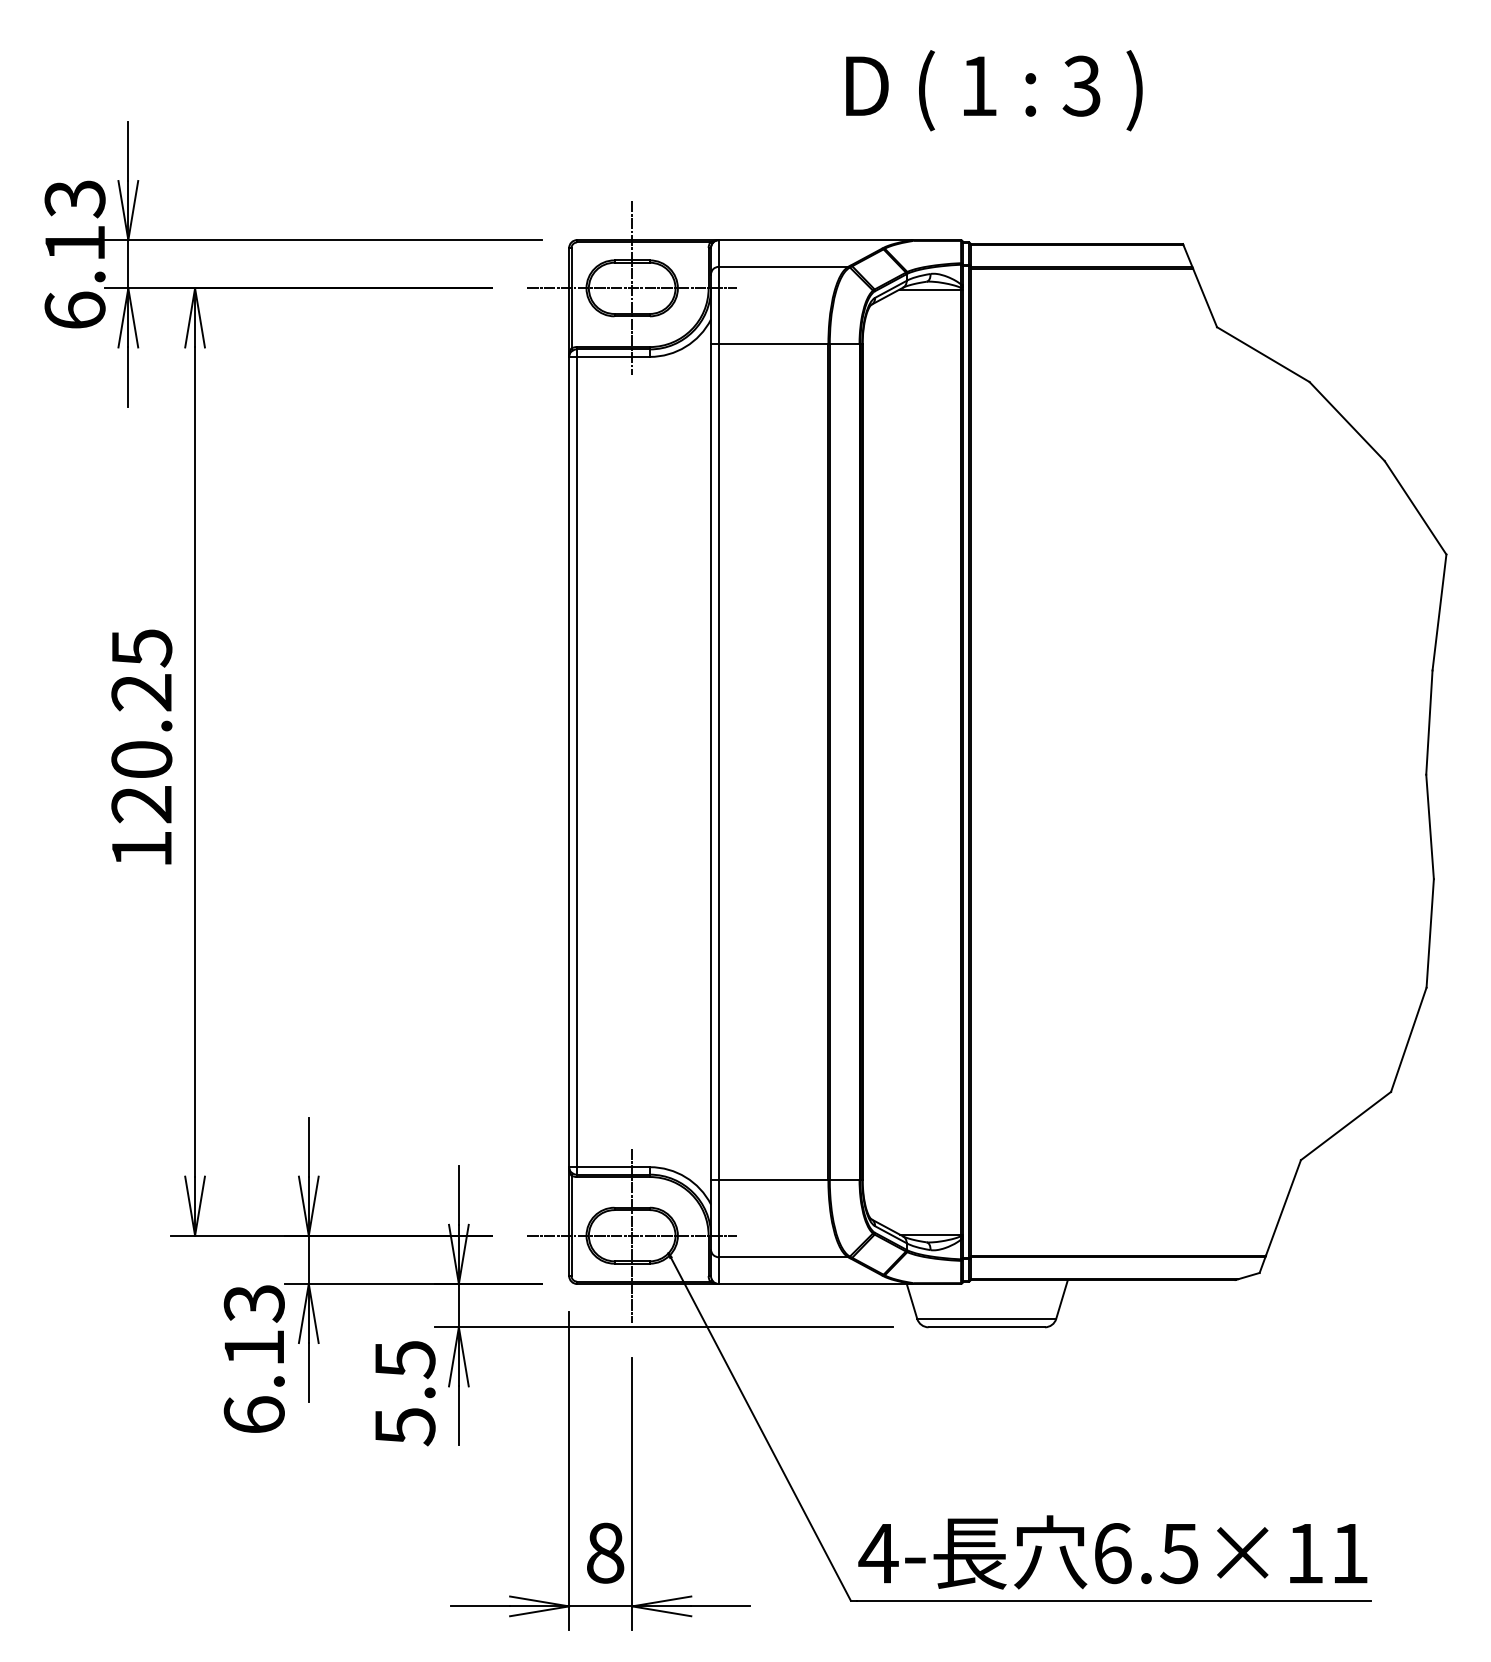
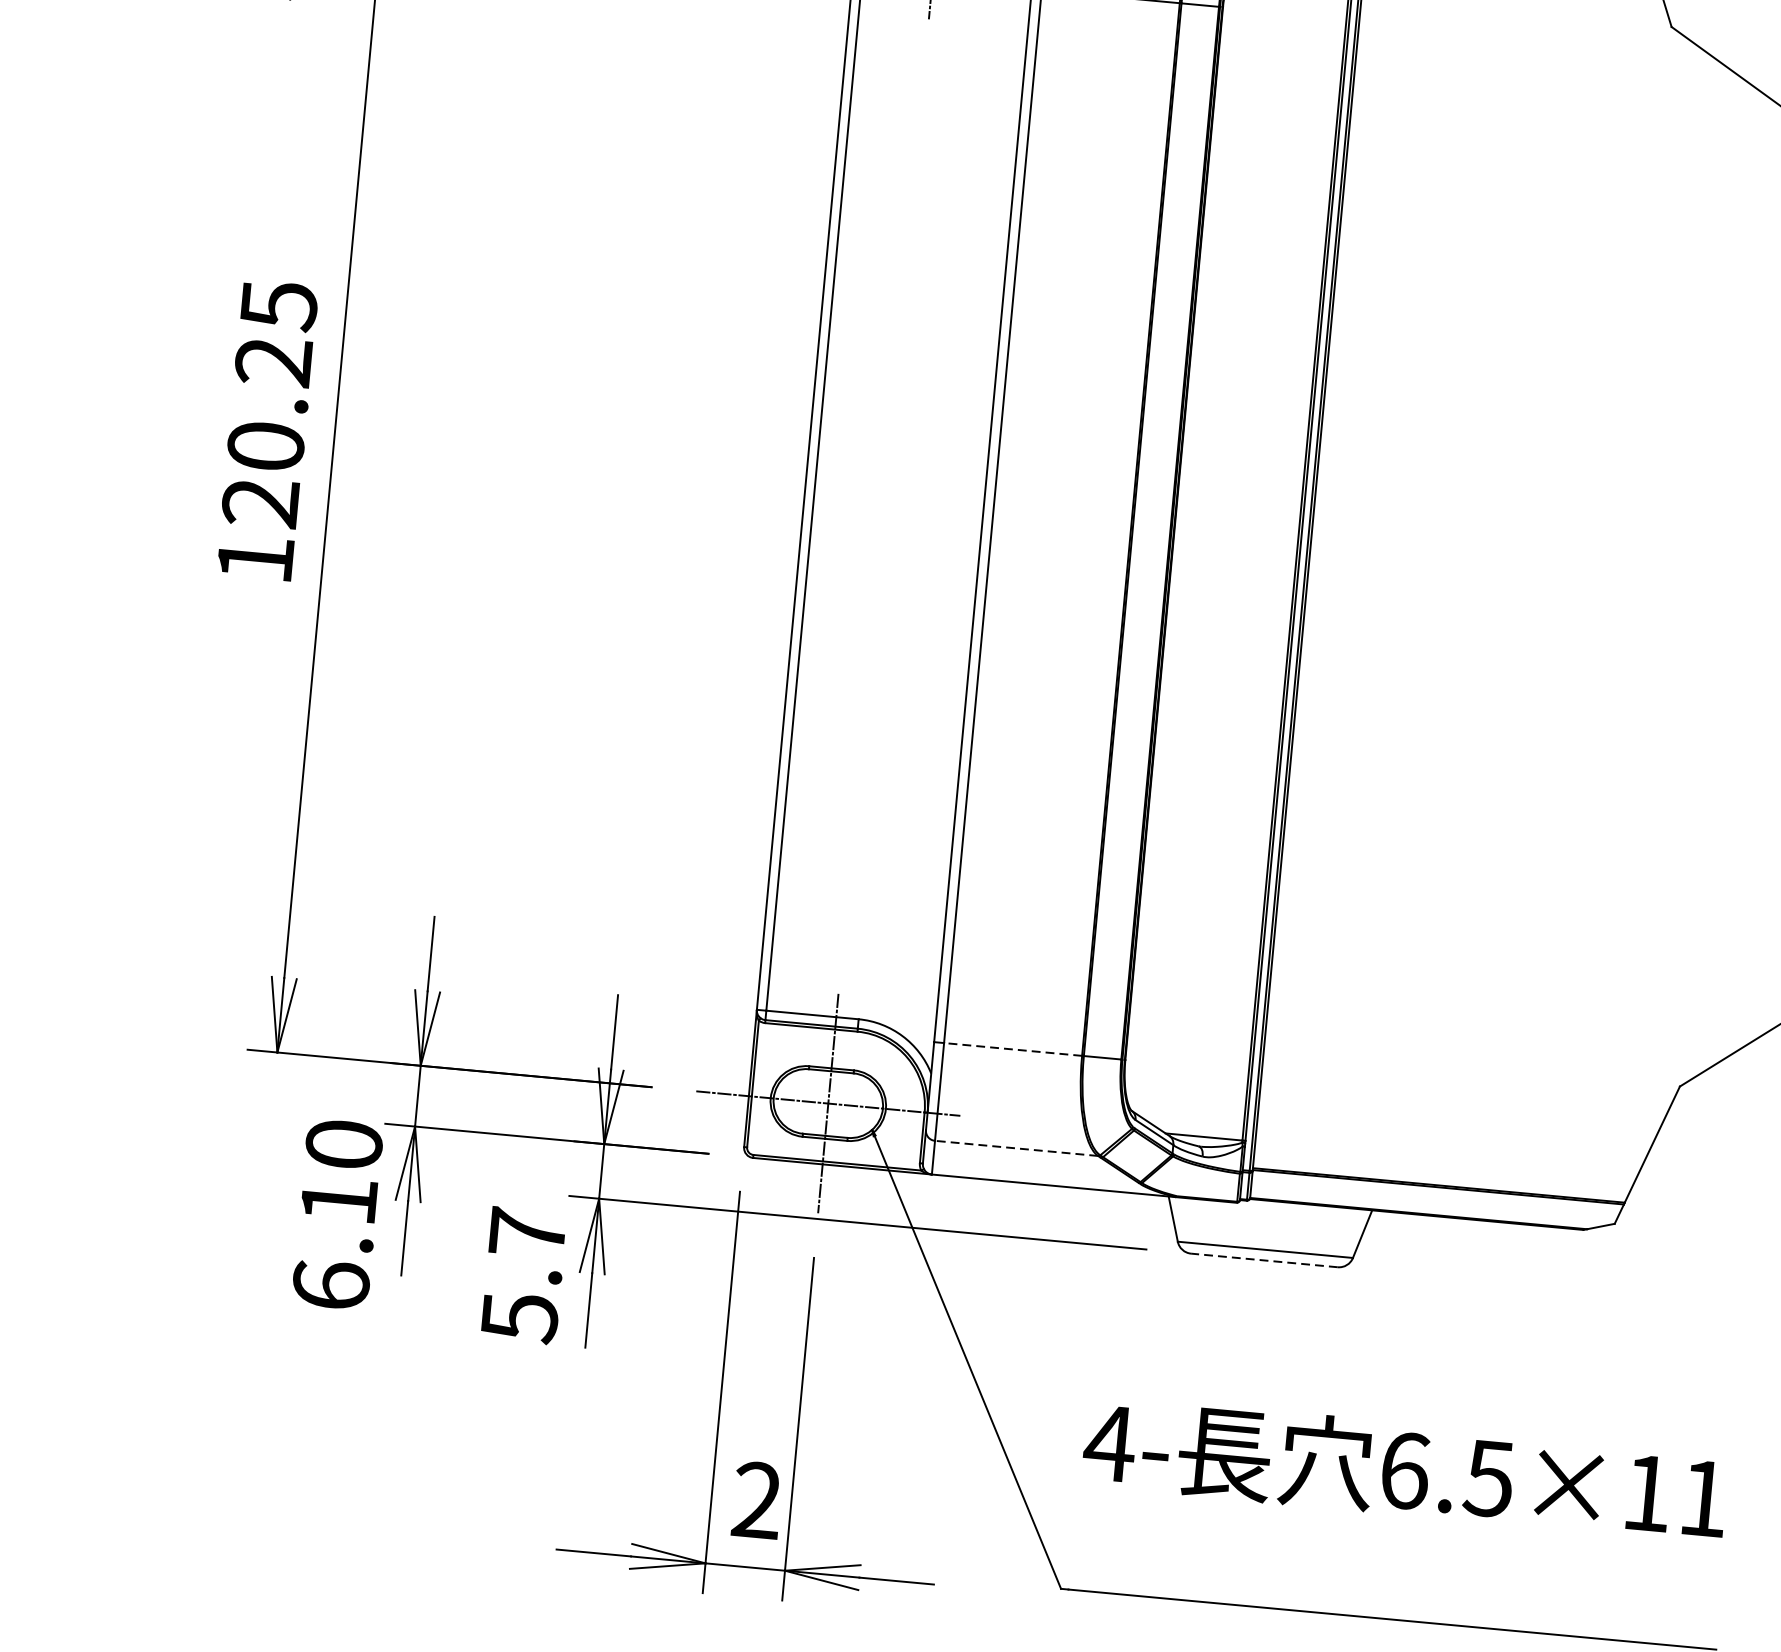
line: (773, 1179) -> (1012, 1049), solid -> dashed
line: (783, 1257) -> (1016, 1148), solid -> dashed
text: (253, 1303) -> (343, 1144), 6.13 -> 6.10
line: (986, 1327) -> (1264, 1260), solid -> dashed
text: (405, 1359) -> (528, 1233), 5.5 -> 5.7
text: (605, 1552) -> (757, 1499), 8 -> 2
text: (1112, 1552) -> (1404, 1469), moved

